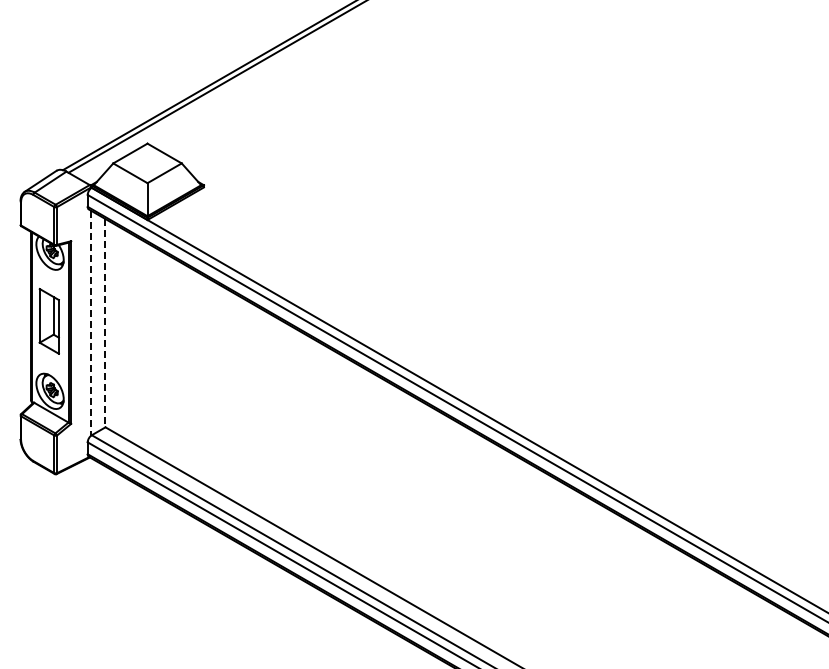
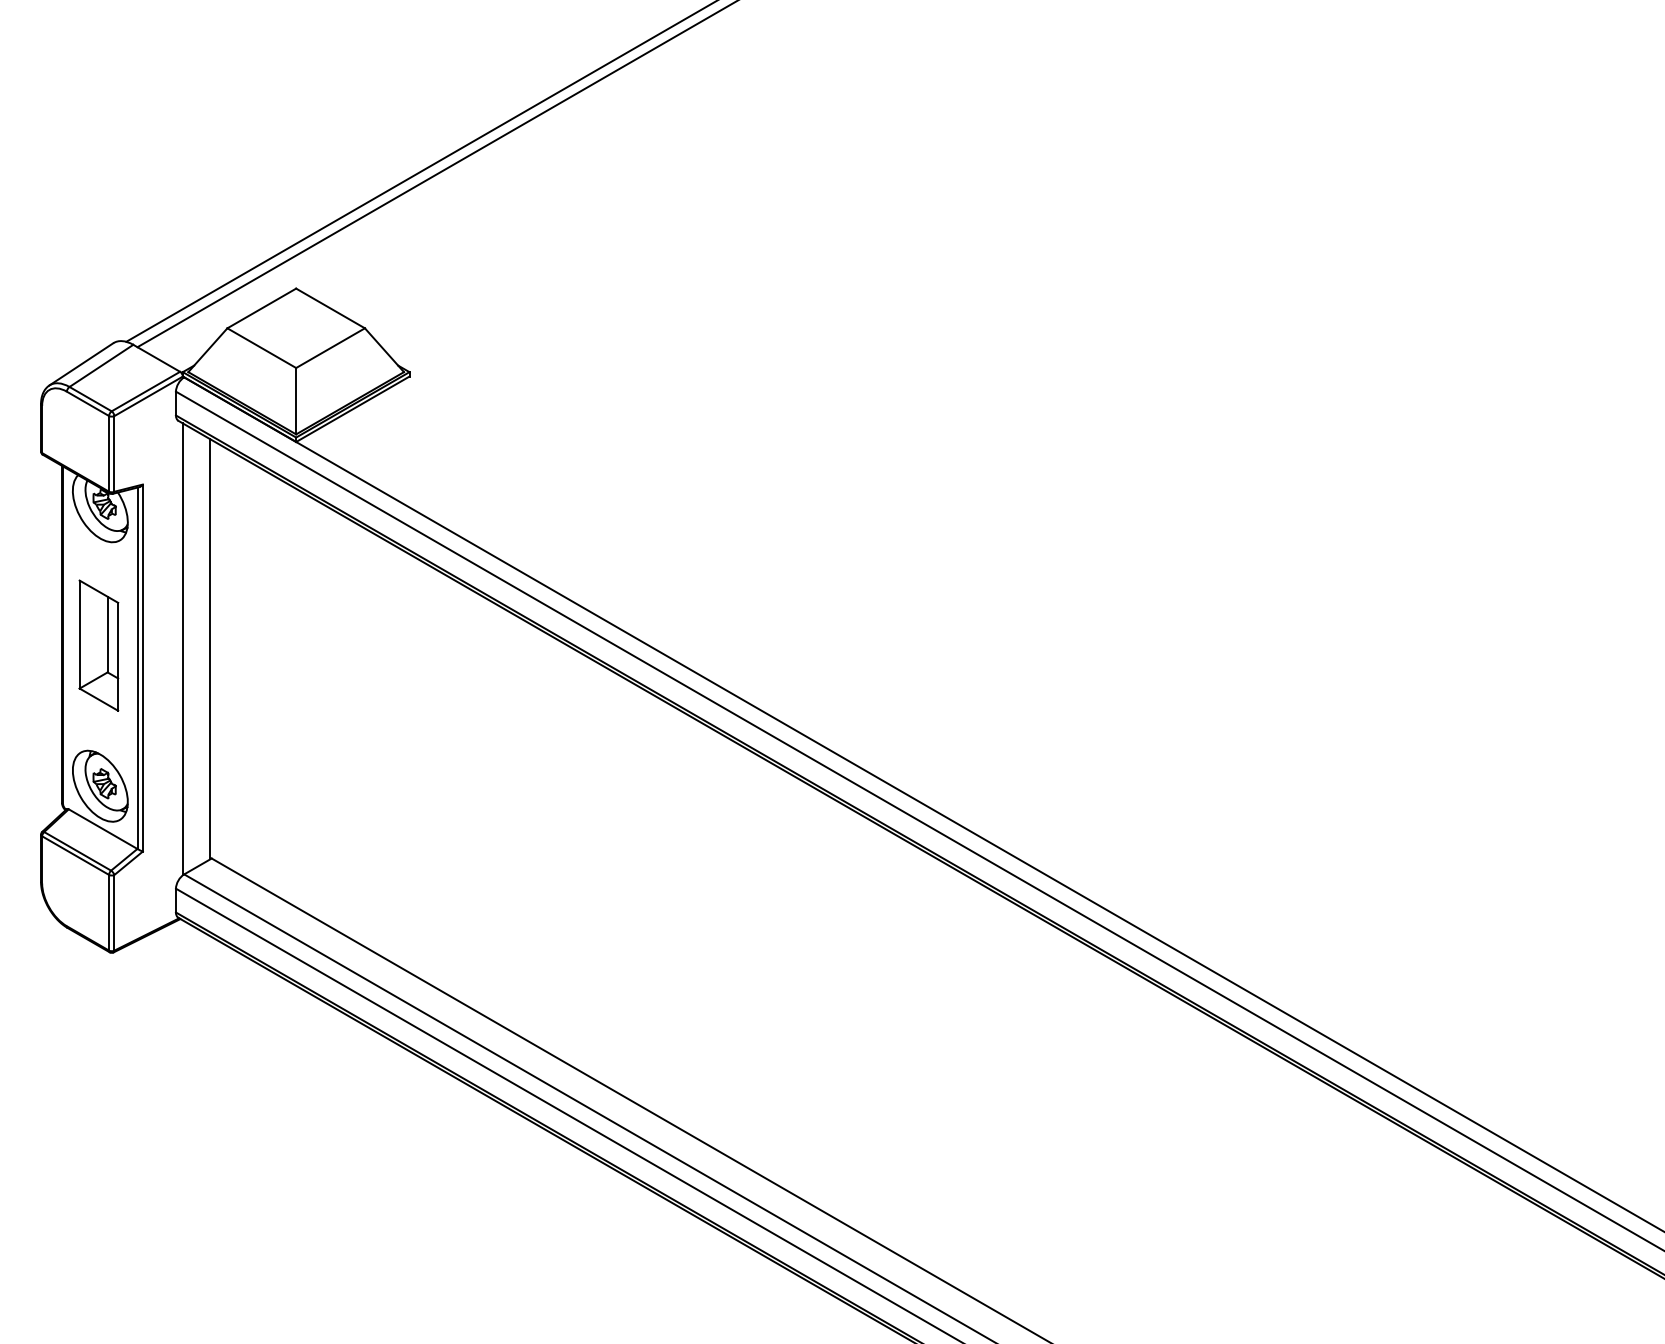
line: (91, 323) -> (183, 649), dashed -> solid
line: (104, 323) -> (209, 649), dashed -> solid

